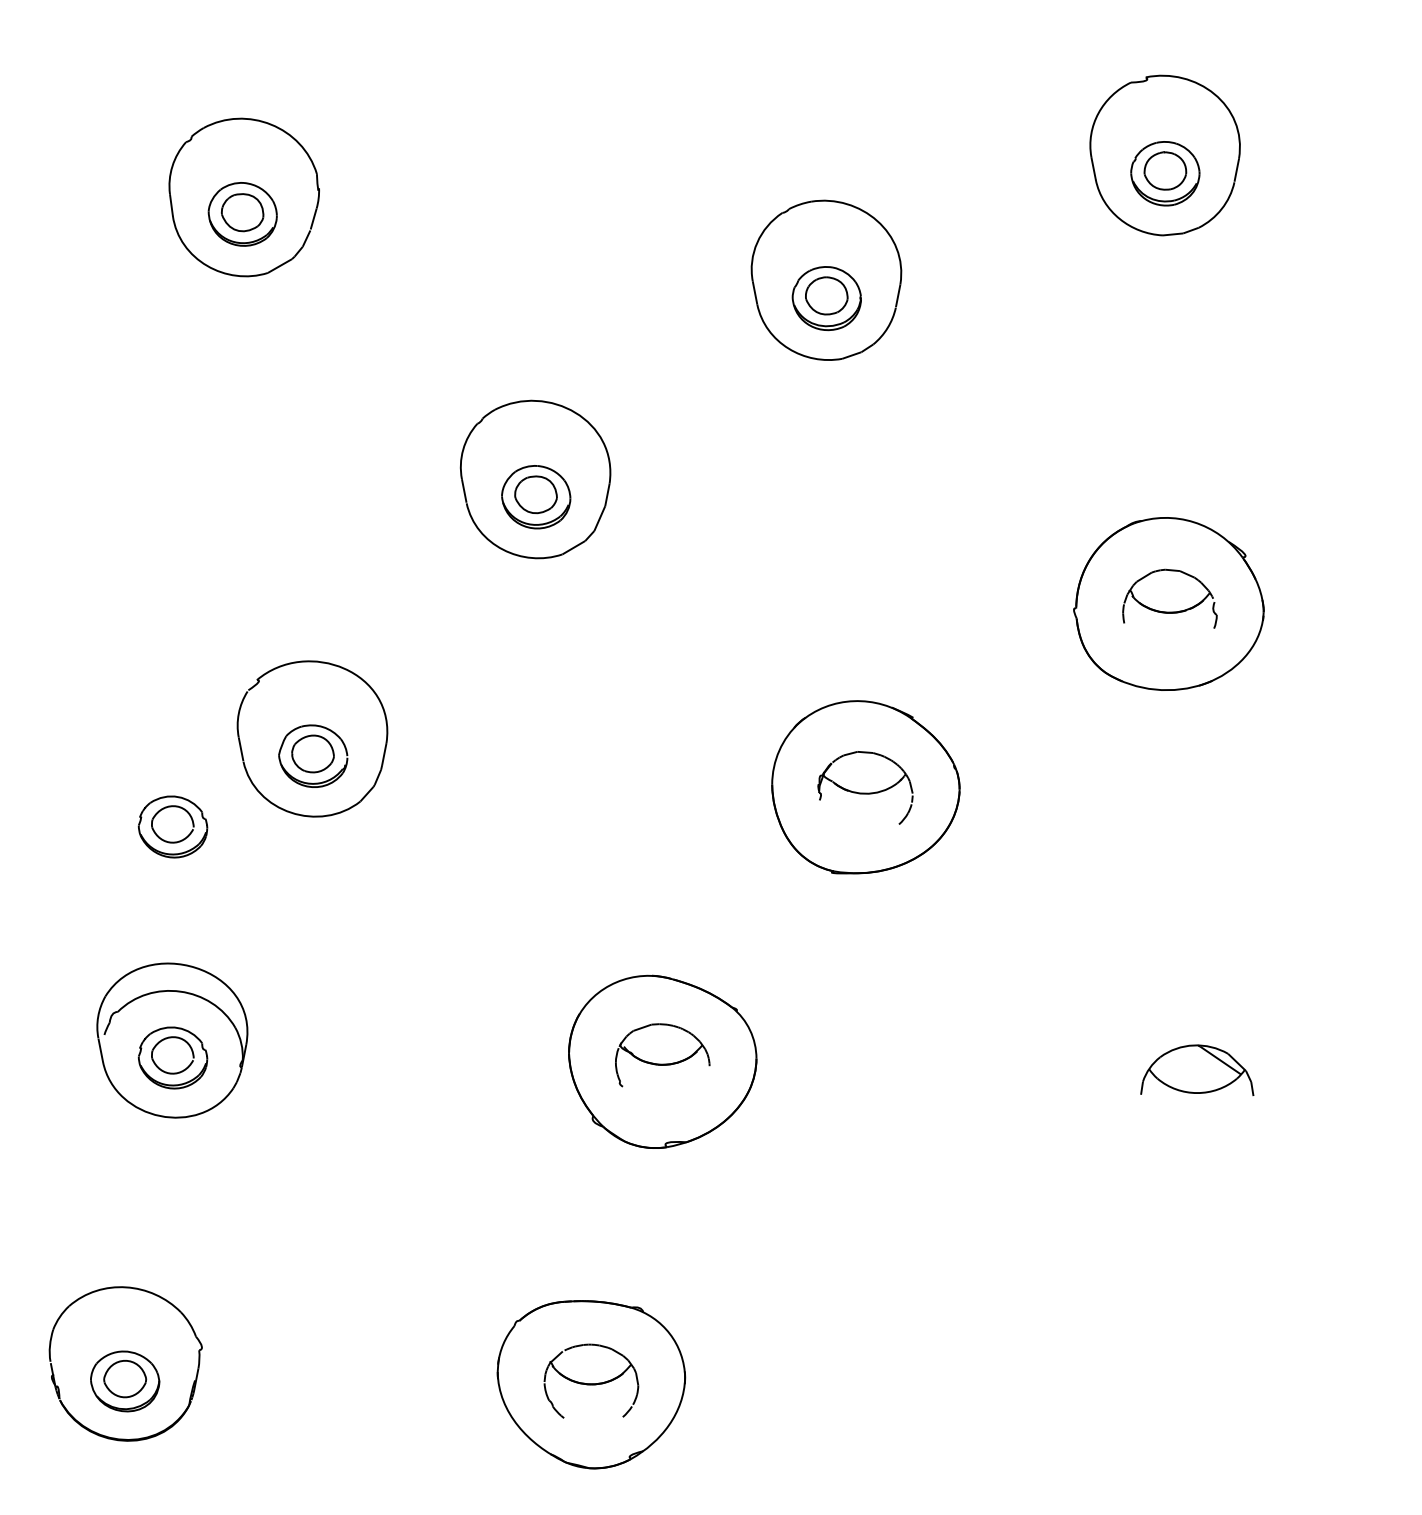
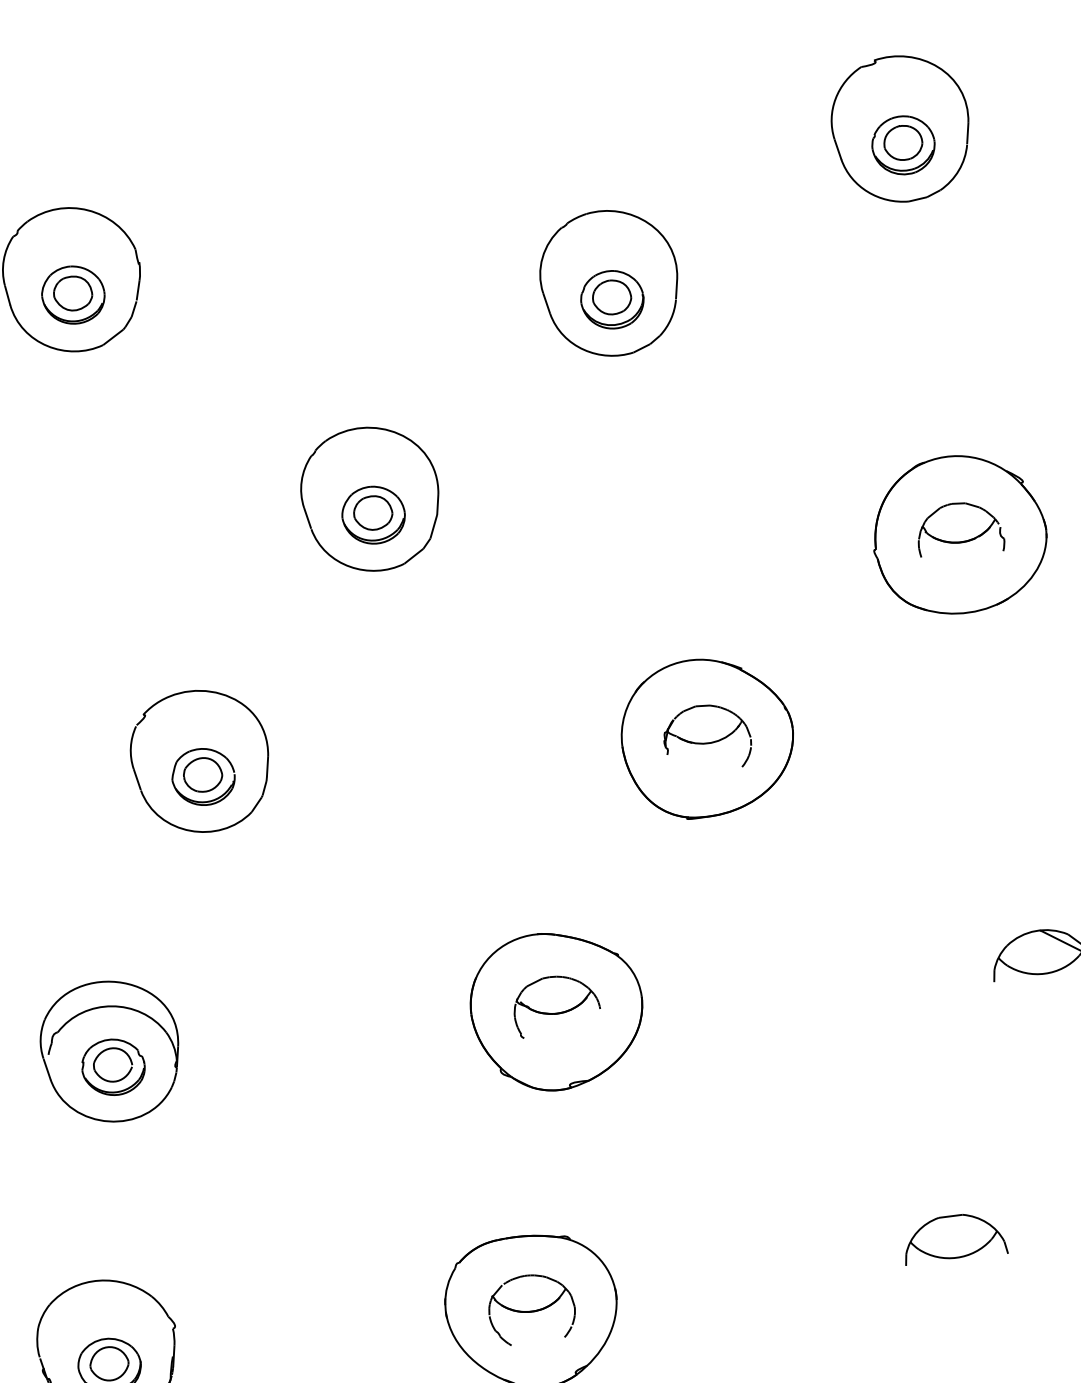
part: (172, 826) -> (84, 857), removed
part: (1059, 1366) -> (953, 1238), added

